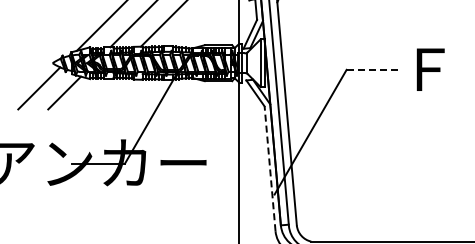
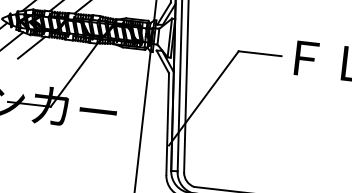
line: (373, 69) -> (260, 53), dashed -> solid
line: (93, 94) -> (31, 47), added
line: (270, 168) -> (168, 124), dashed -> solid

